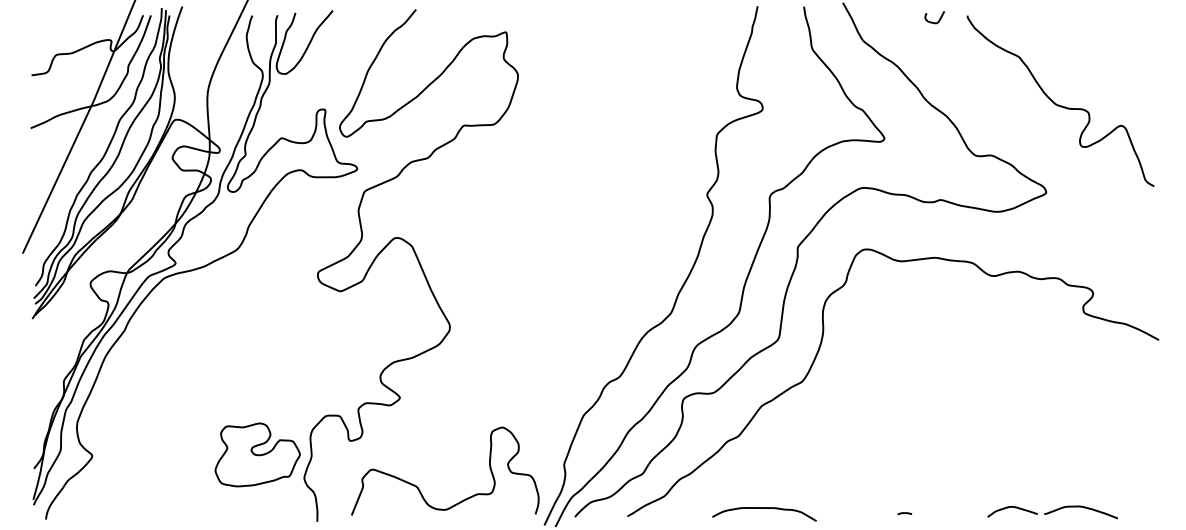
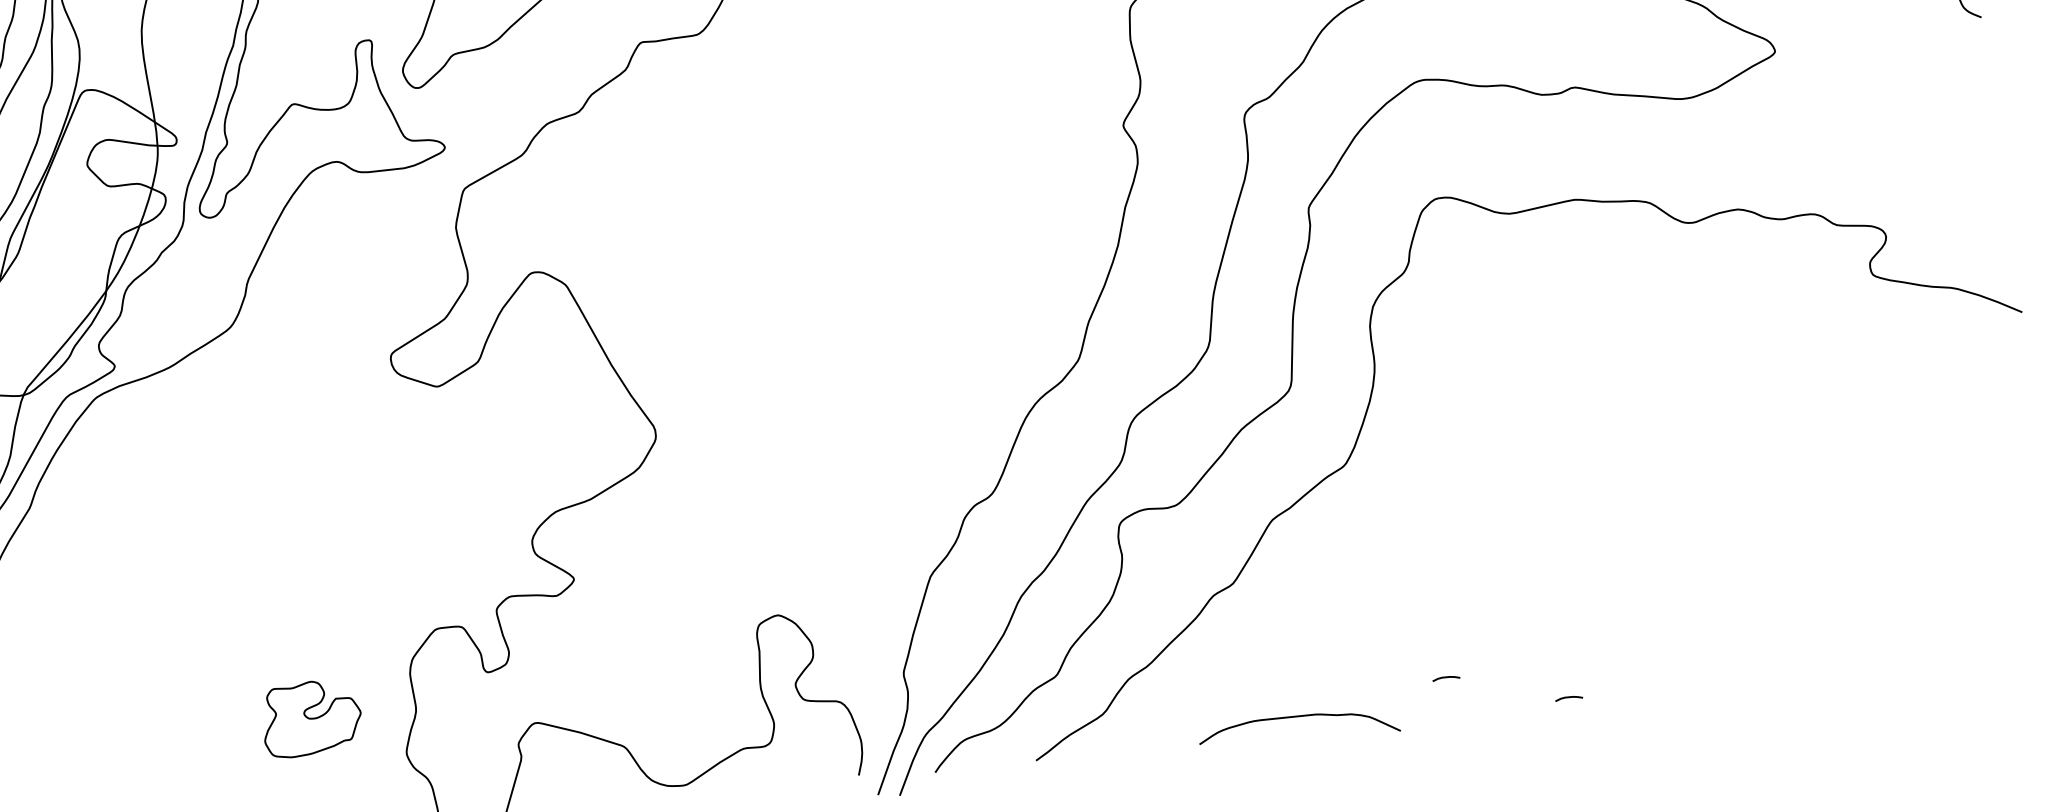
part: (257, 454) -> (311, 717), size x0.6
line: (842, 496) -> (1445, 678), added
part: (1052, 512) -> (1852, 665), removed

